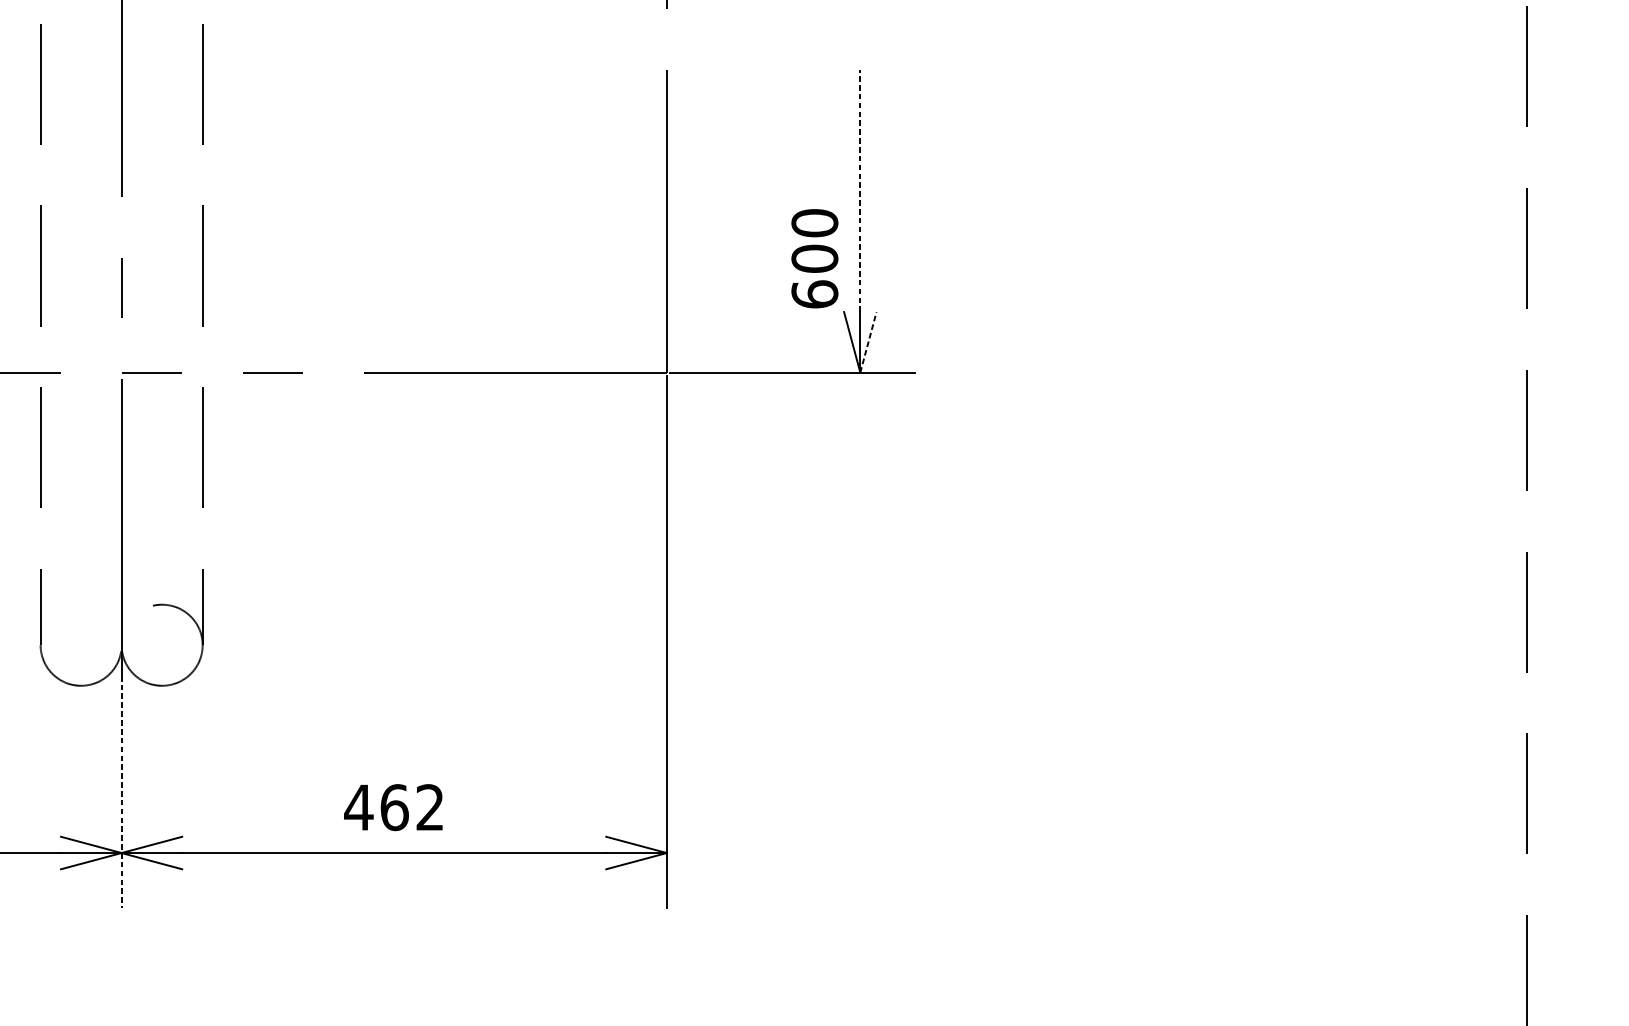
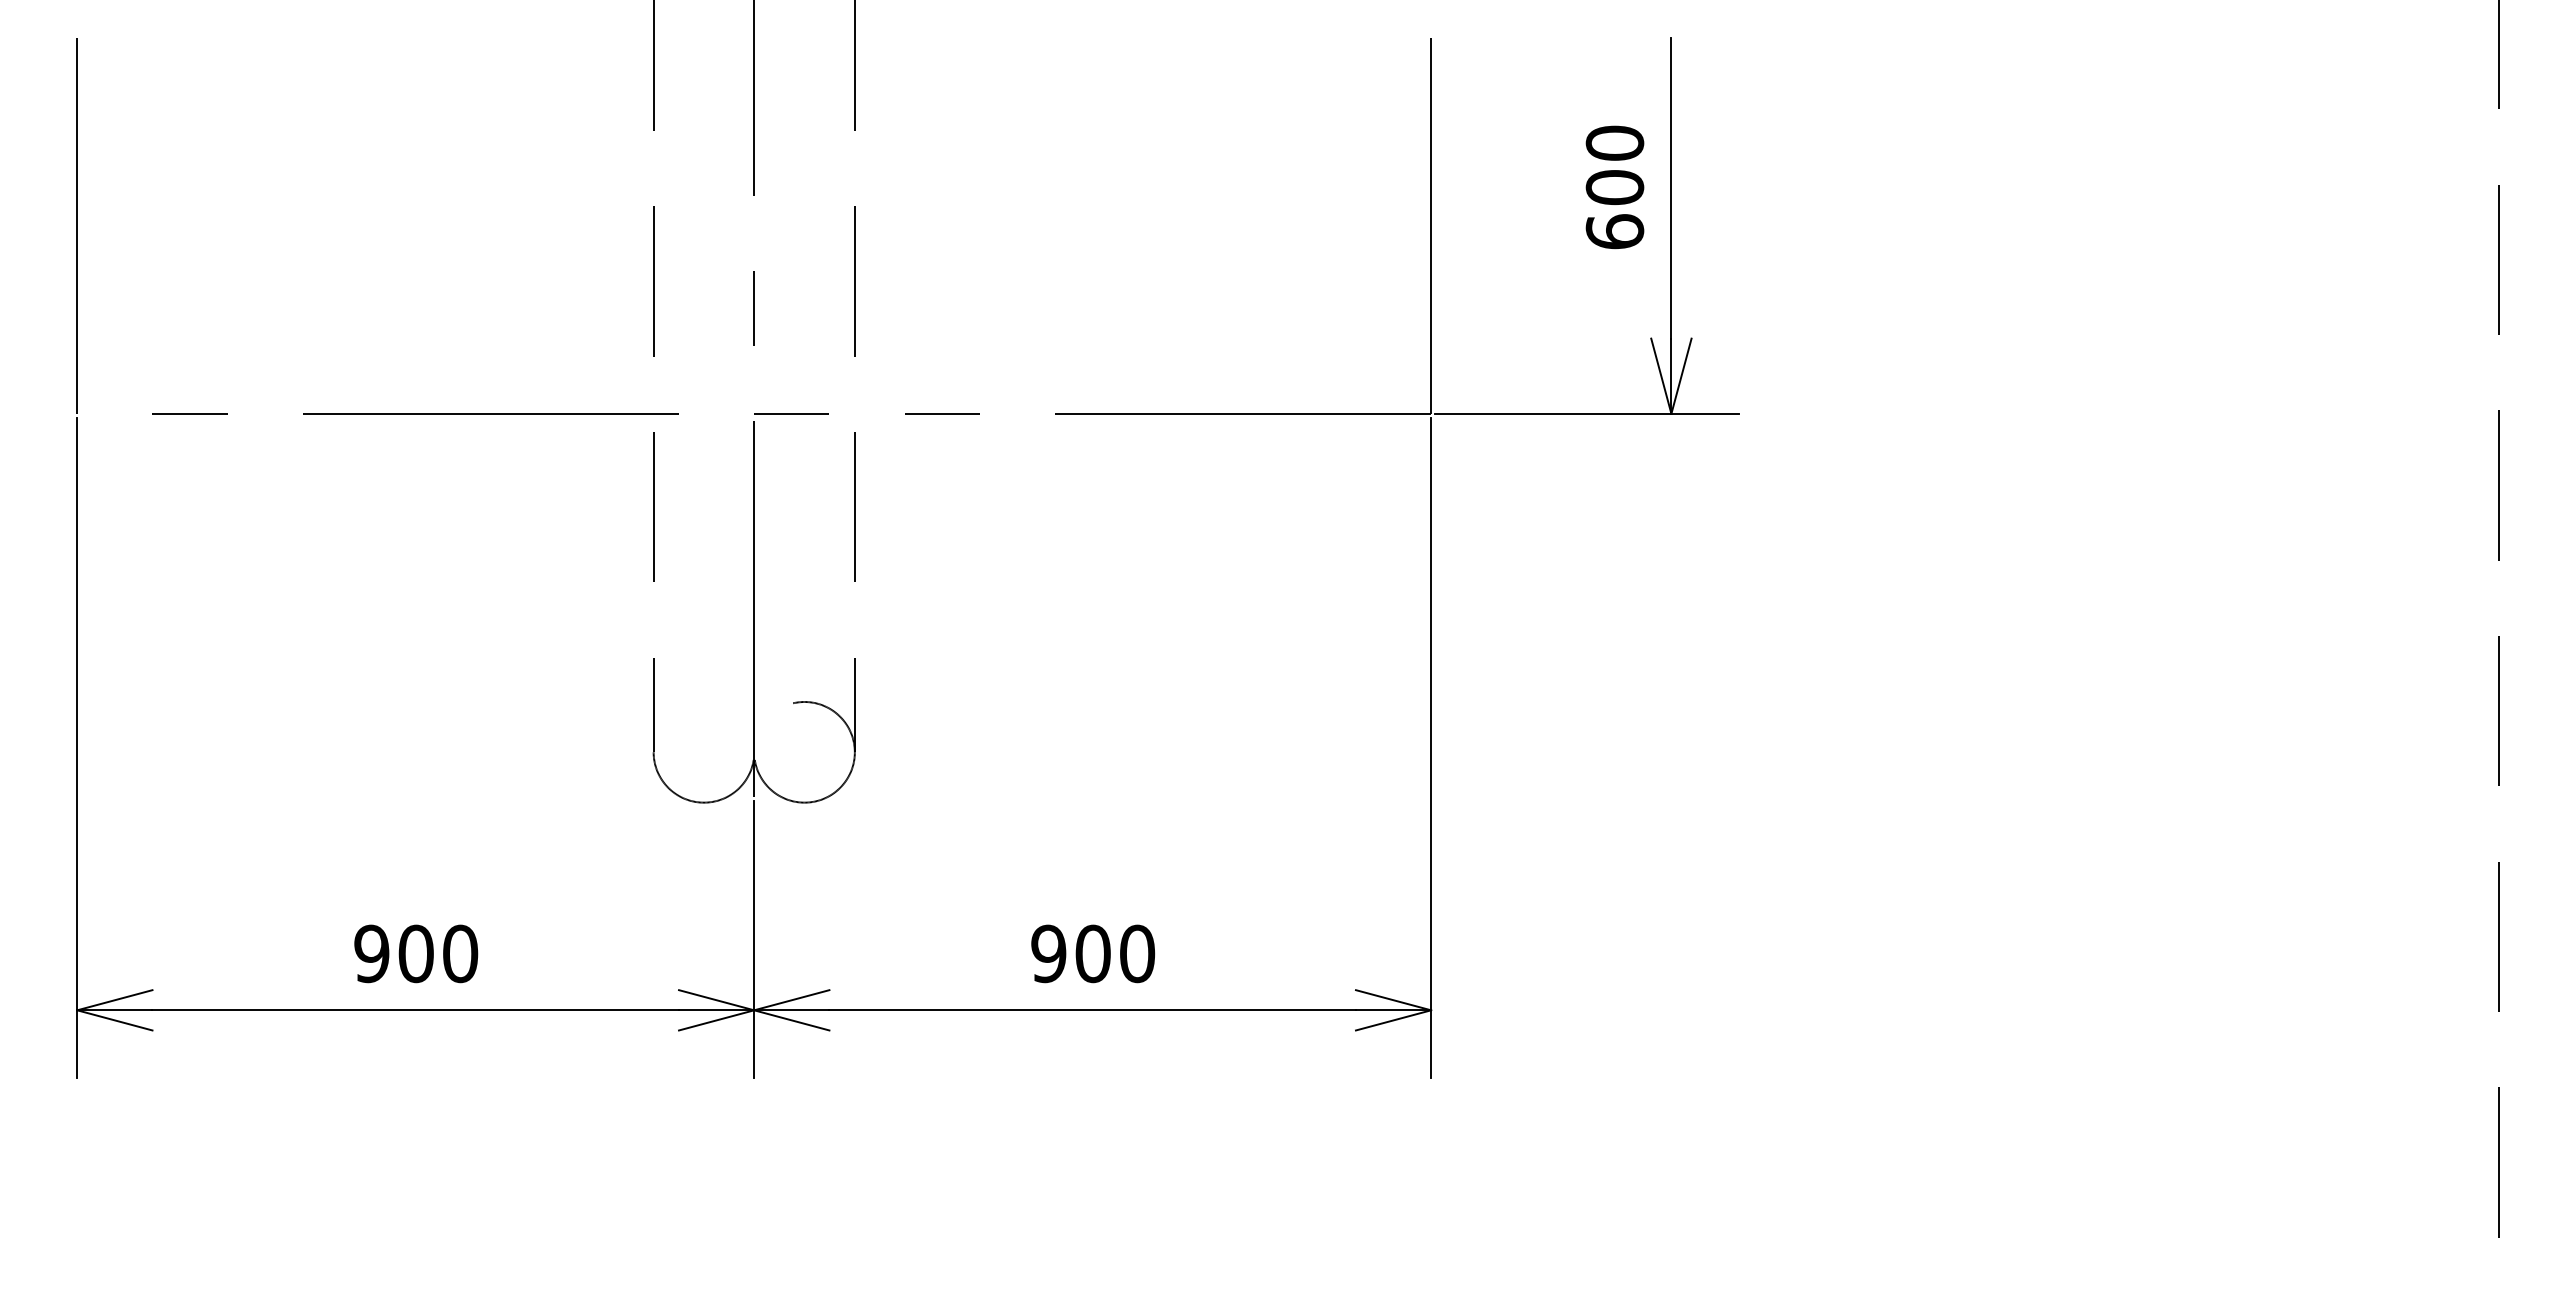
line: (860, 190) -> (1671, 187), dashed -> solid
text: (814, 258) -> (1614, 187), moved
line: (868, 342) -> (1681, 376), dashed -> solid
line: (121, 796) -> (754, 940), dashed -> solid
text: (394, 807) -> (1092, 953), 462 -> 900

